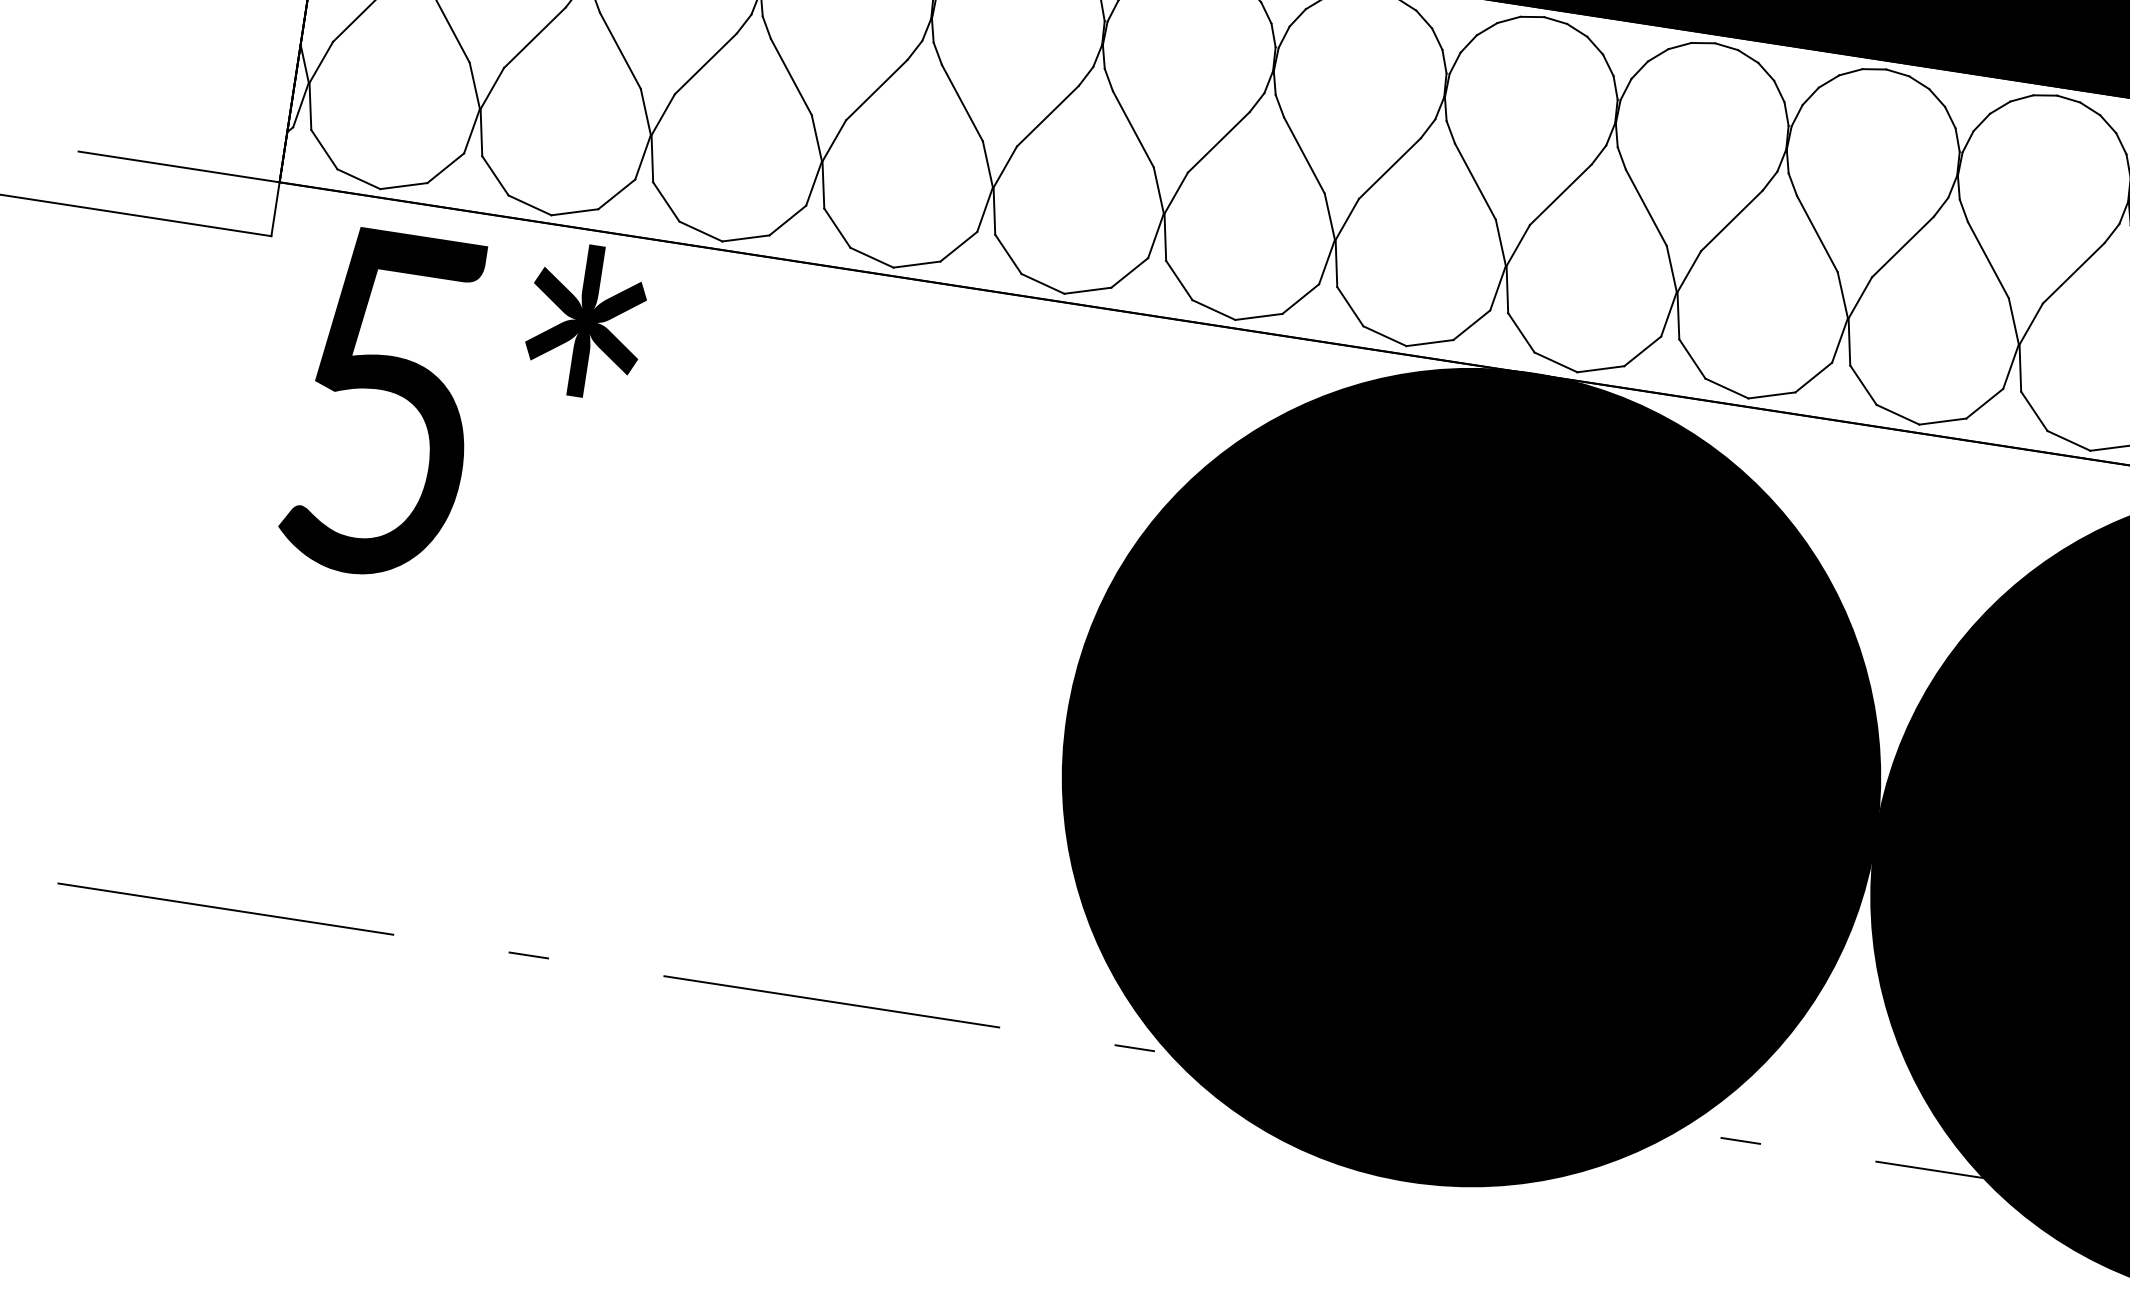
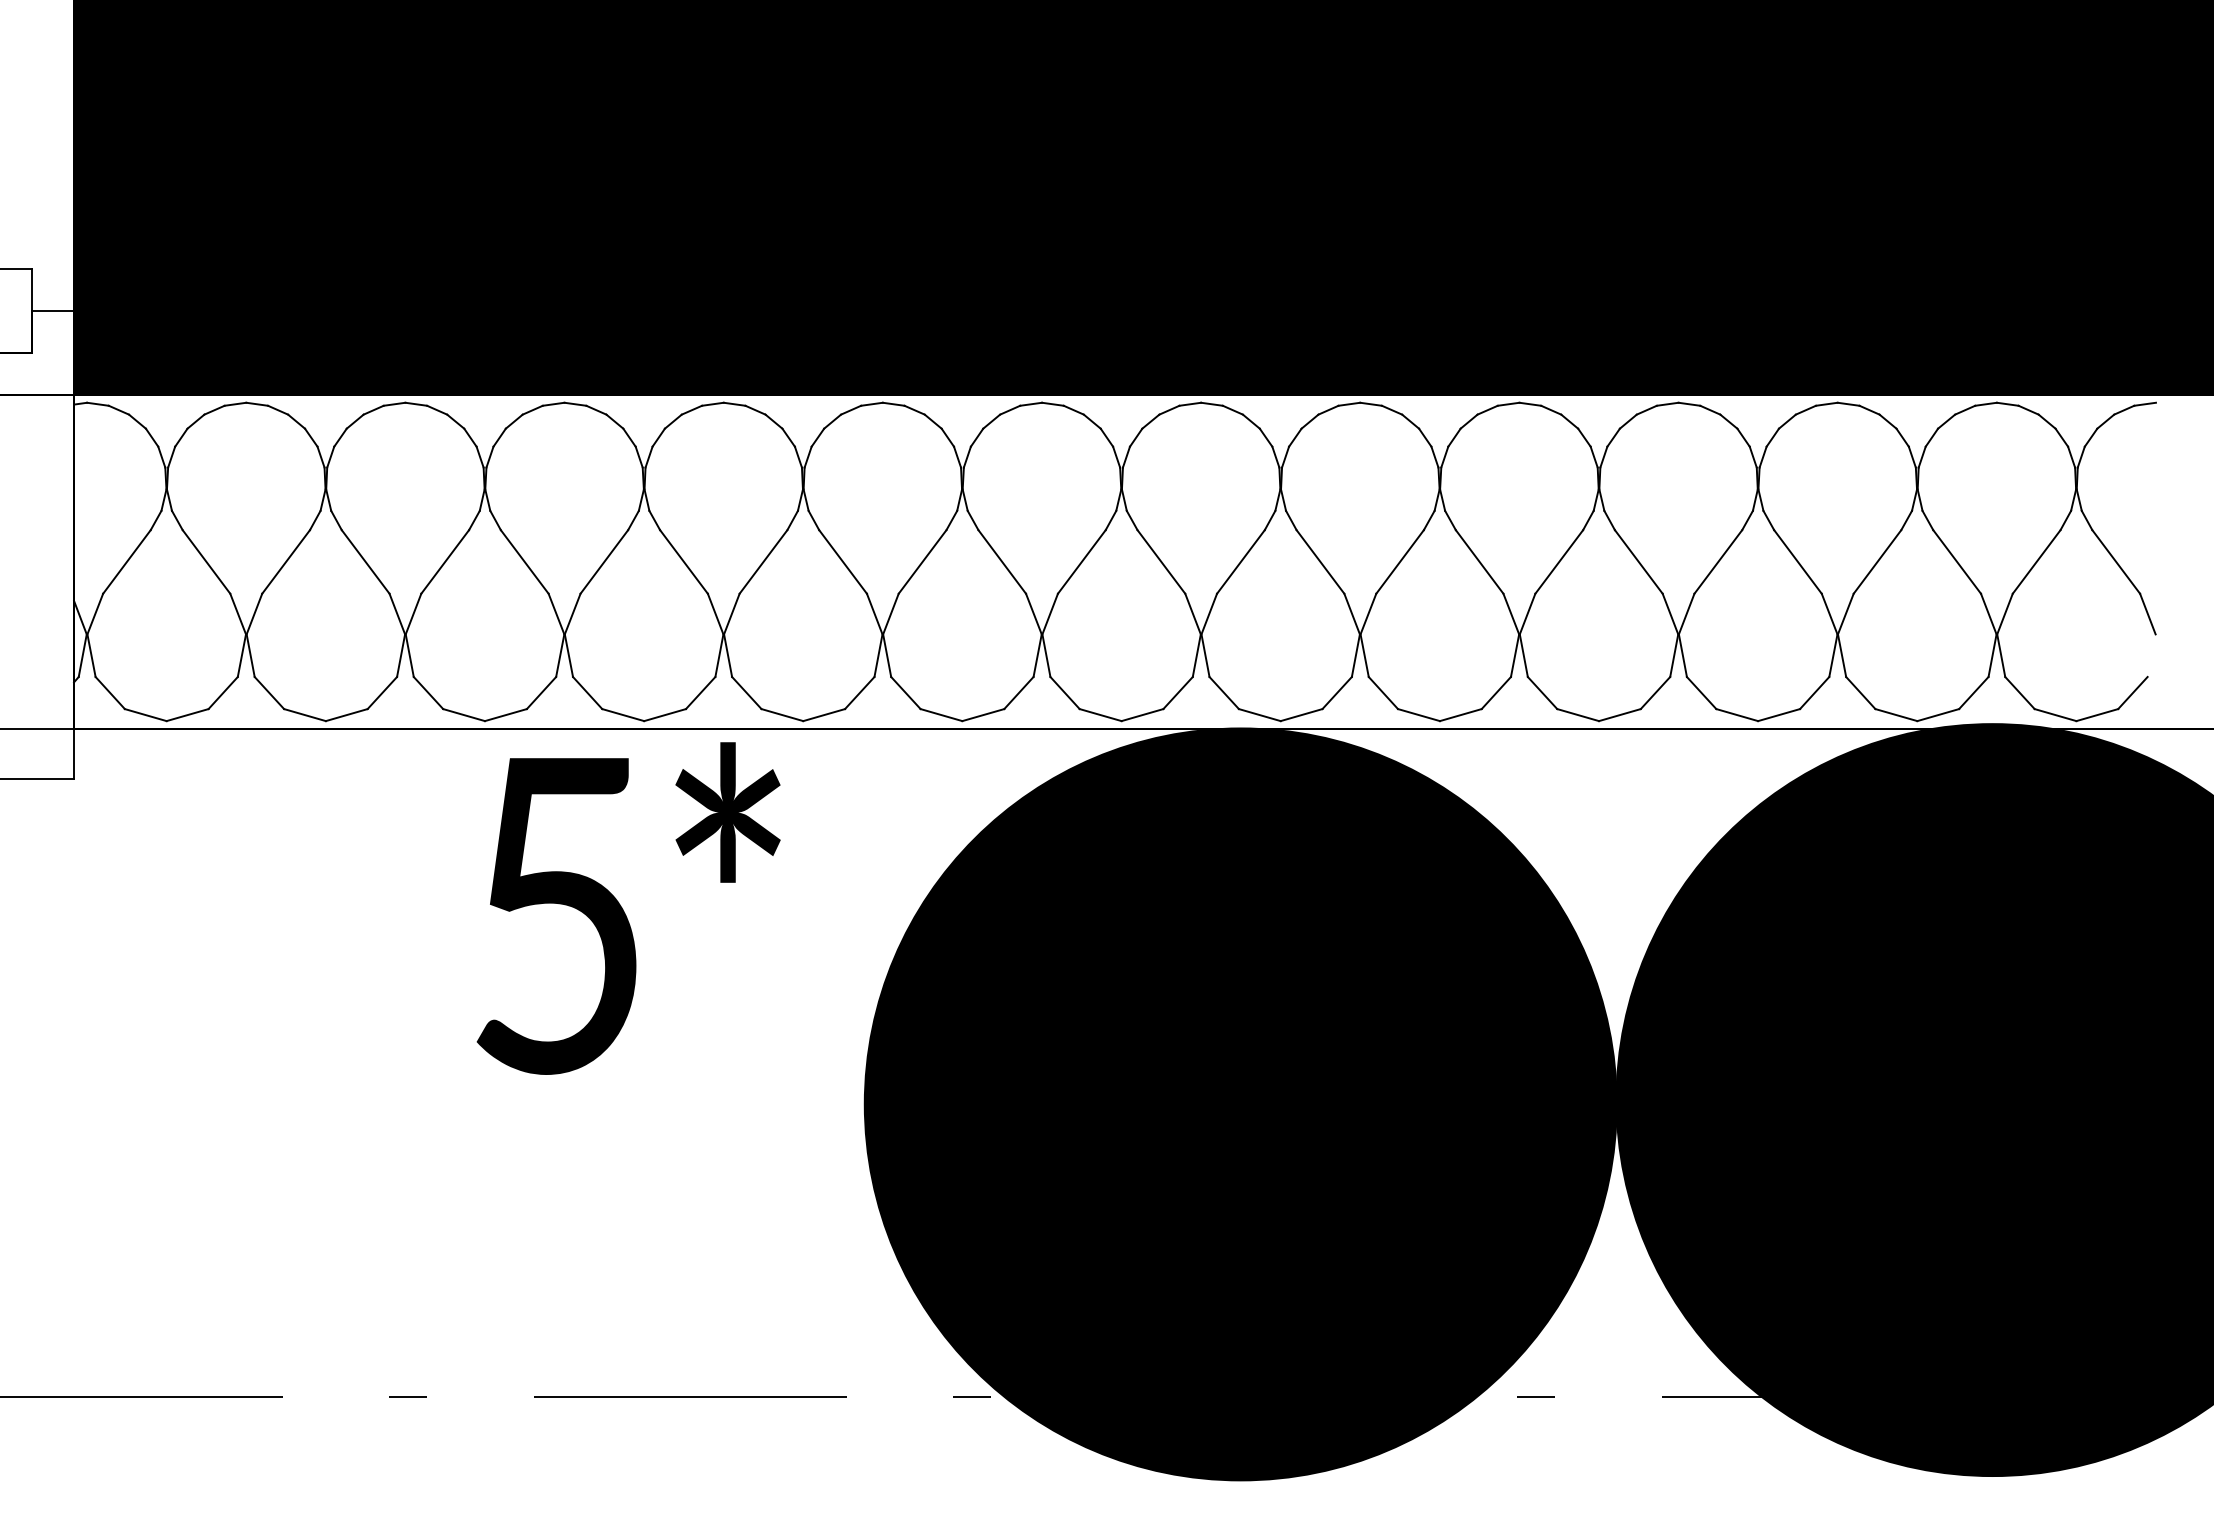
text: (463, 407) -> (628, 908), moved

